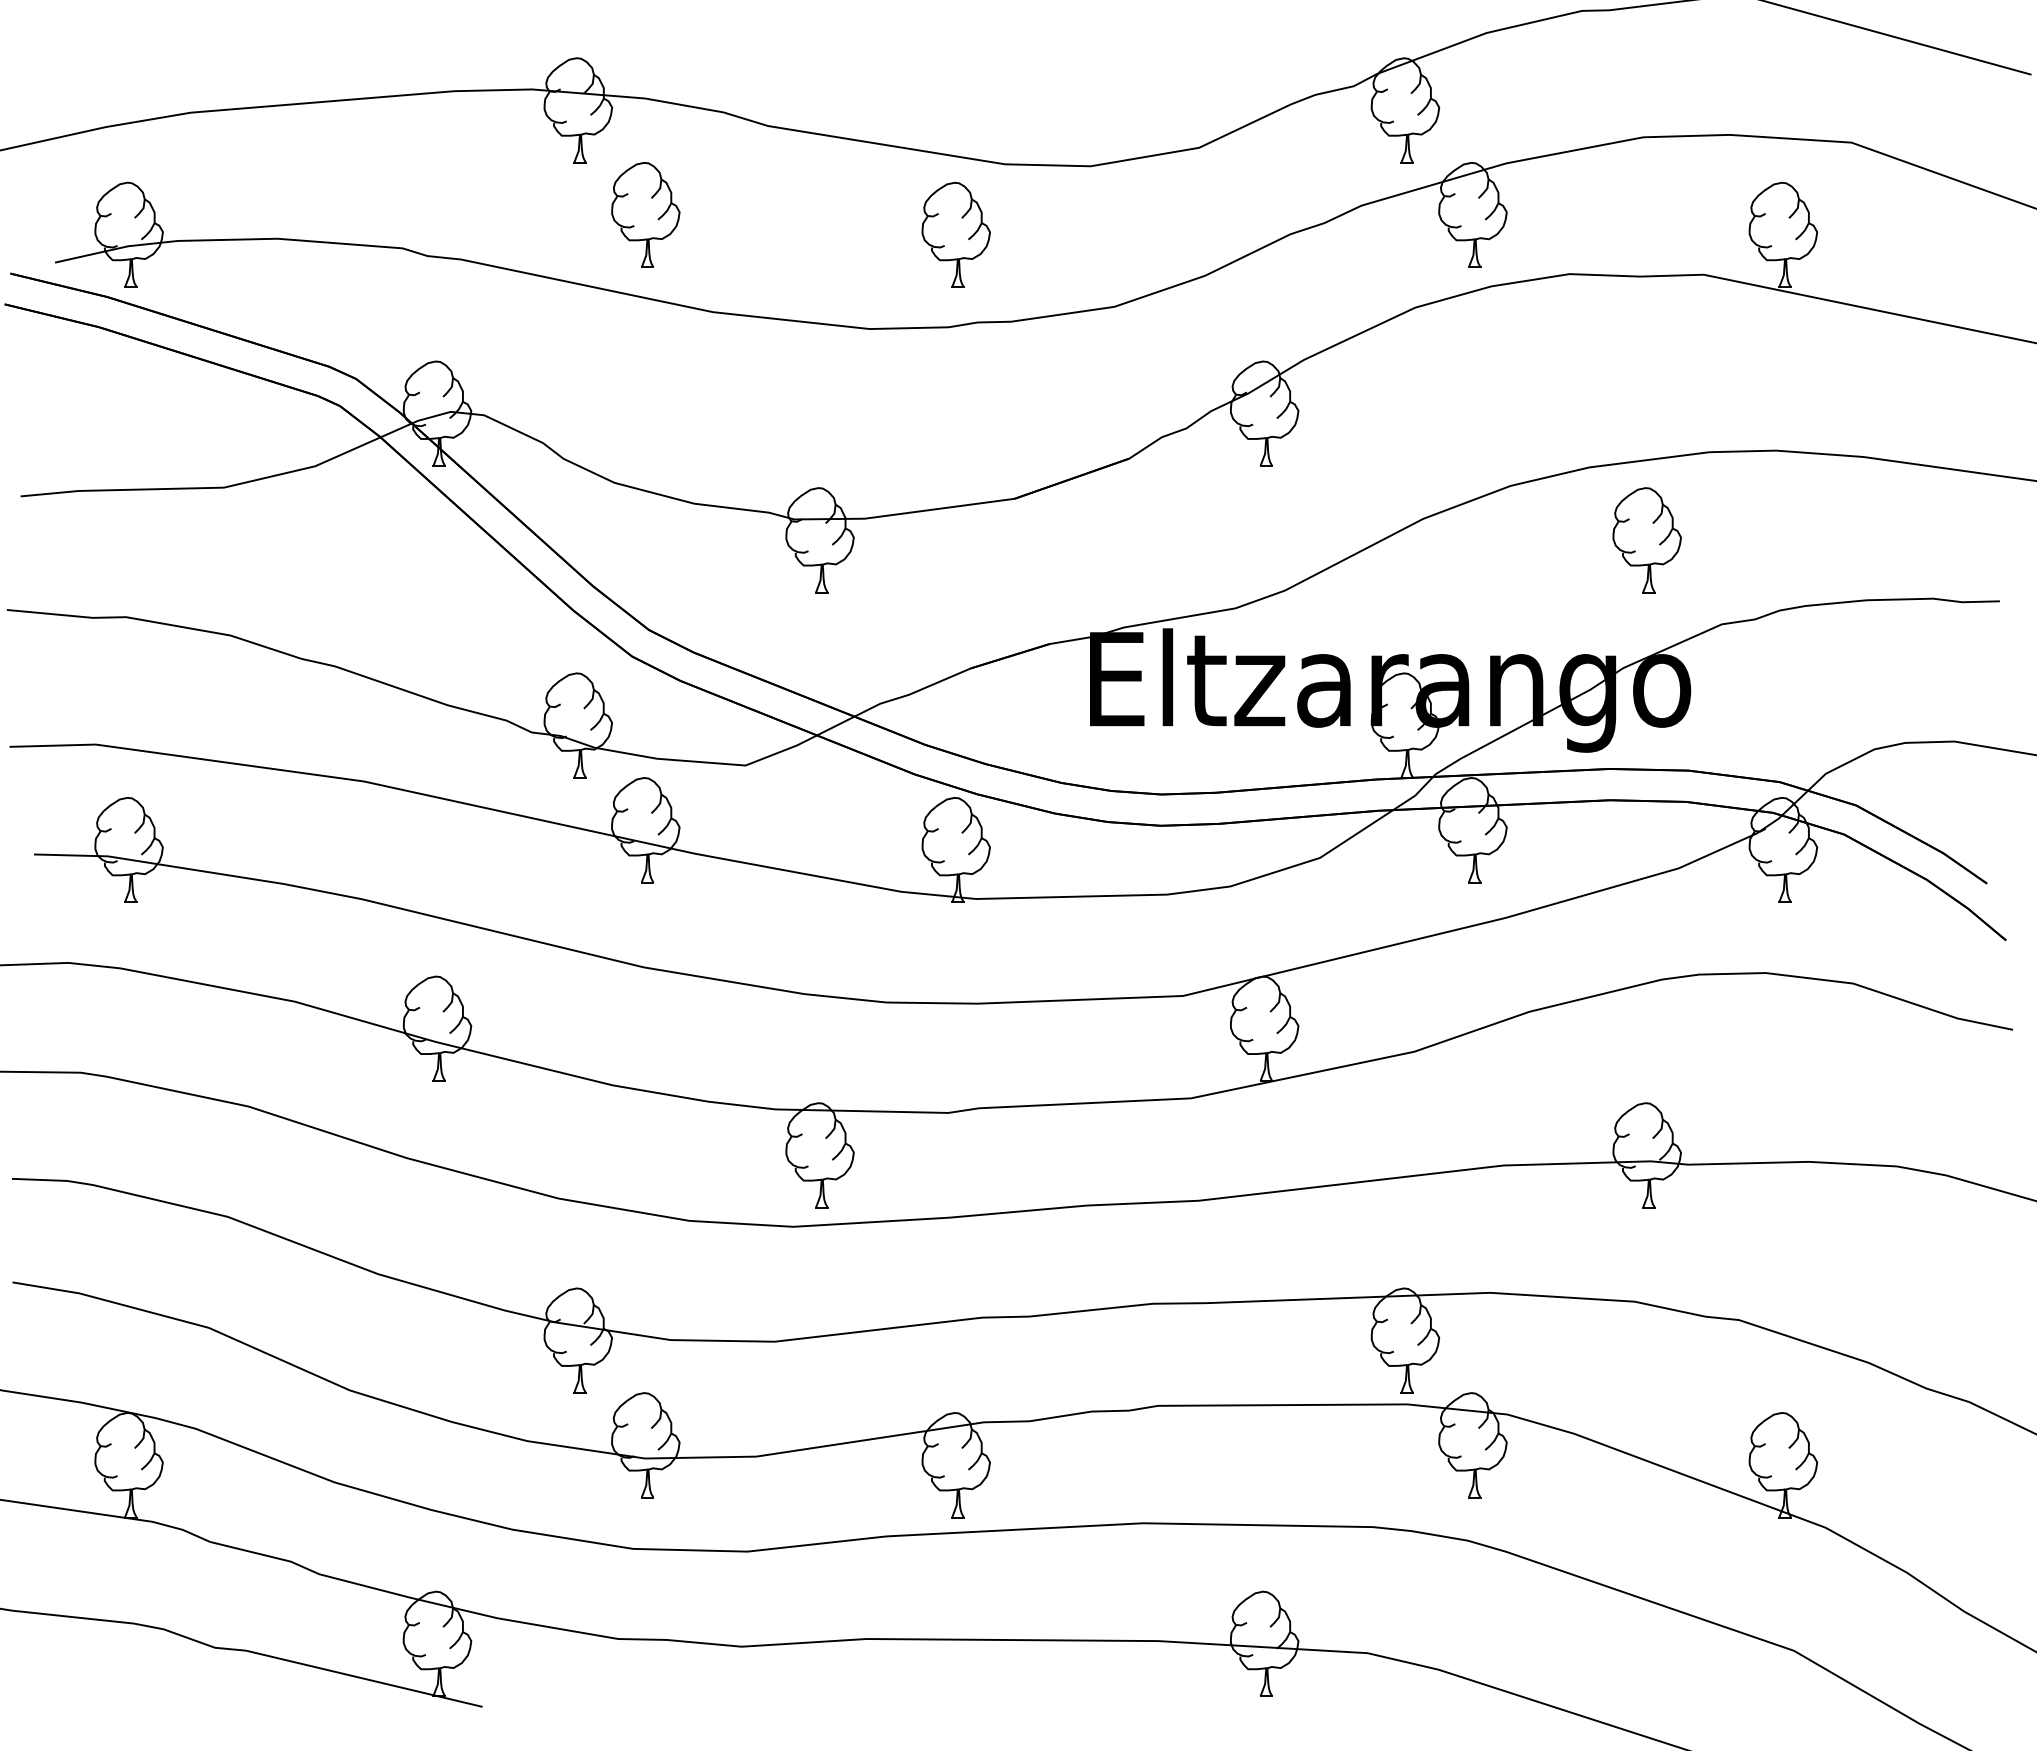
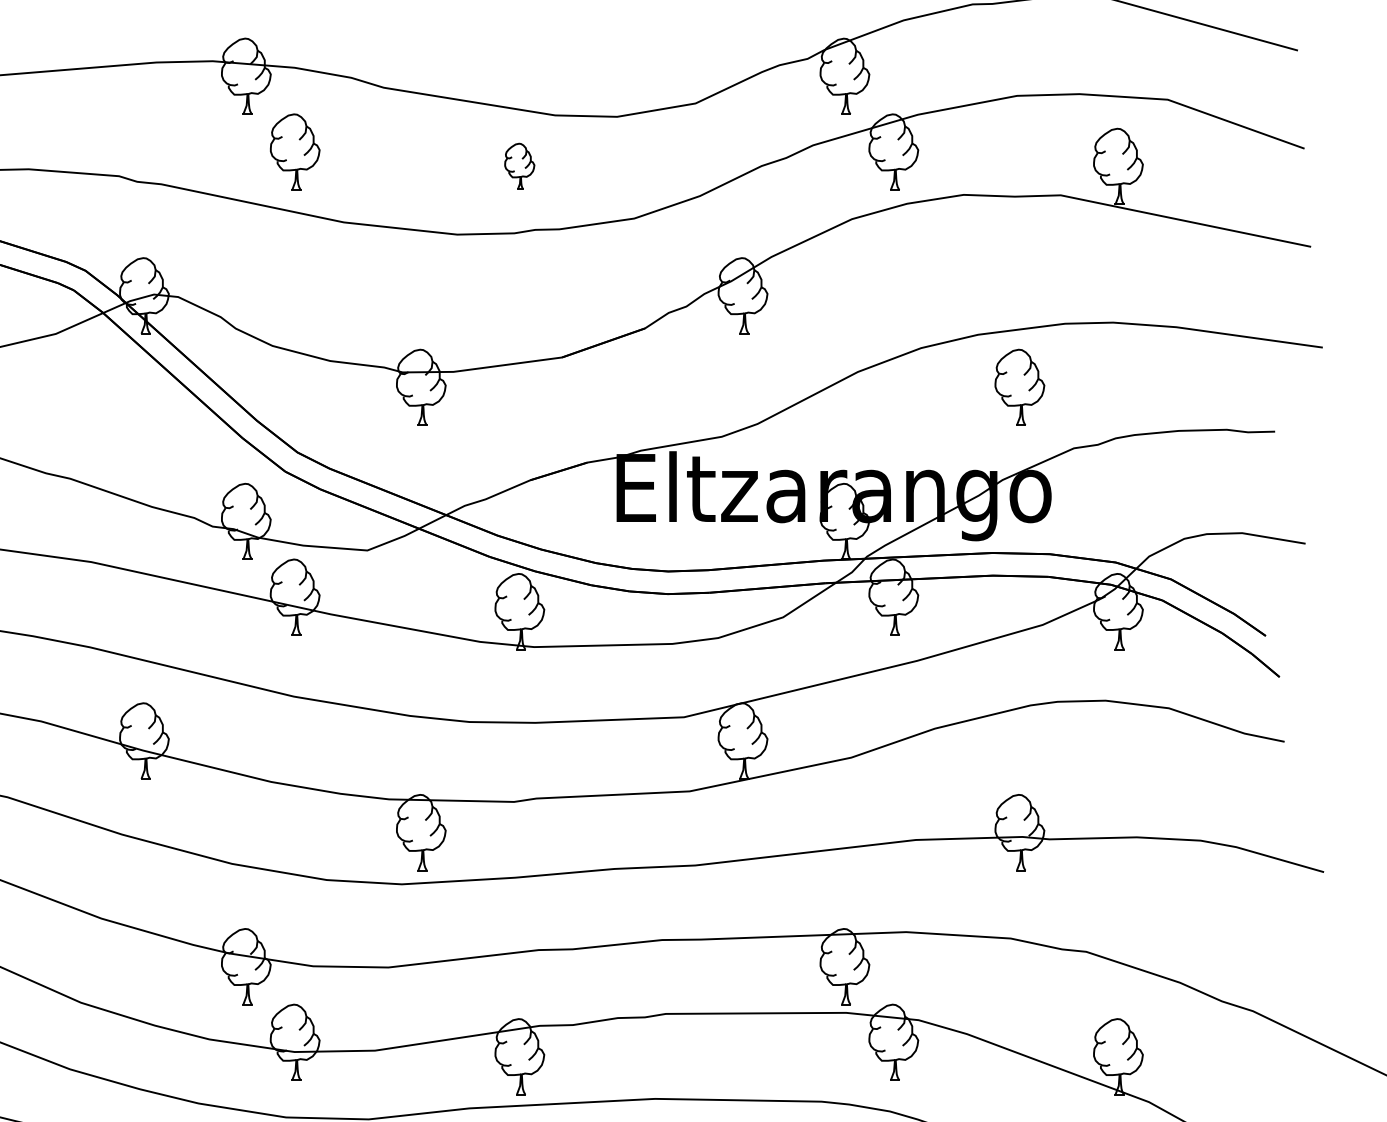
part: (955, 234) -> (519, 166), size x0.6

